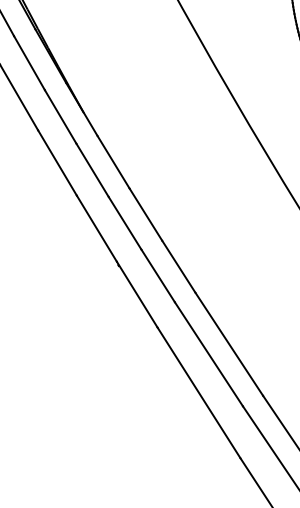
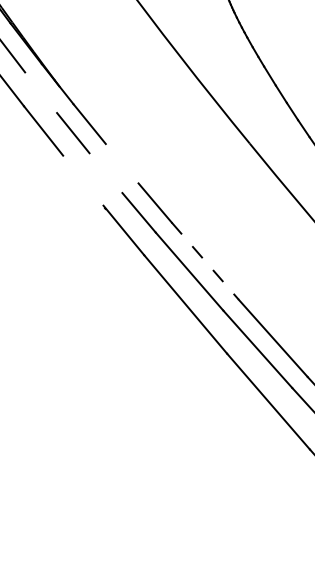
line: (61, 116) -> (41, 92), removed
line: (145, 214) -> (121, 163), removed
line: (124, 223) -> (105, 173), removed
line: (97, 228) -> (83, 180), removed
line: (229, 344) -> (205, 261), solid -> dashed

